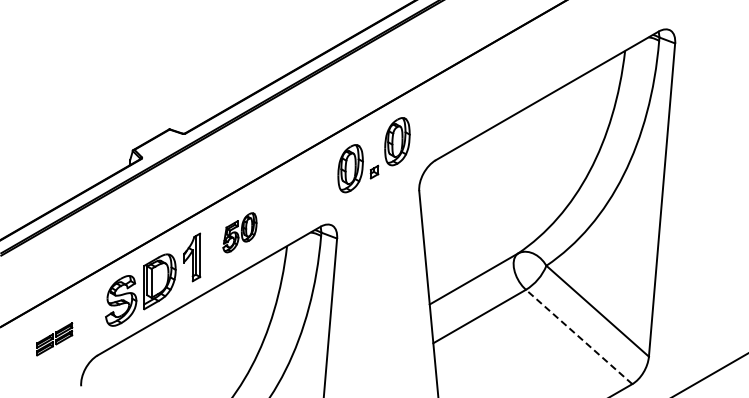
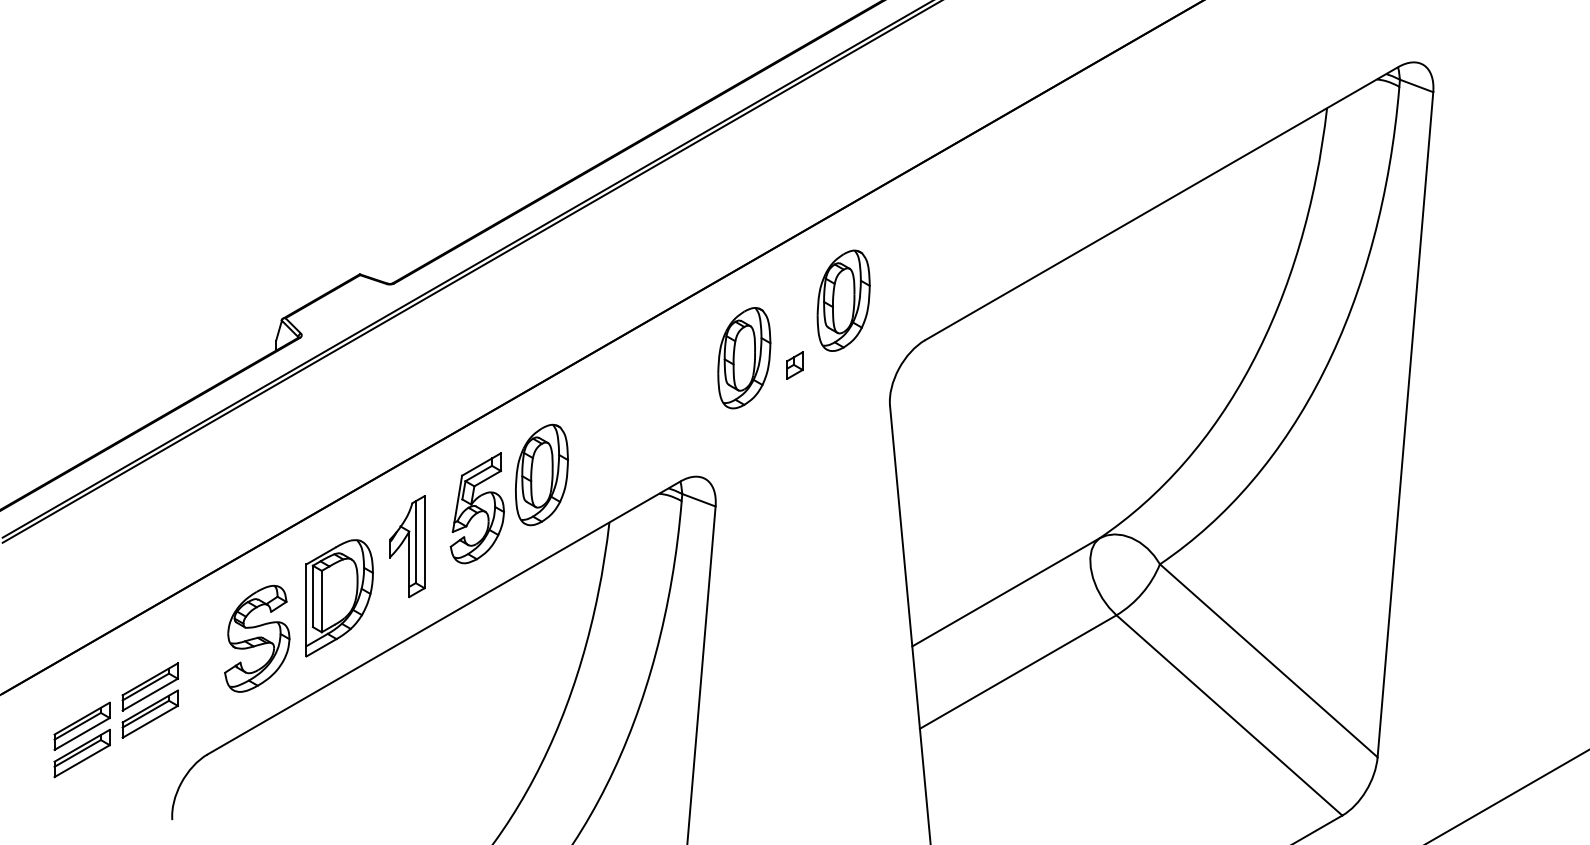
part: (239, 232) -> (508, 493), size x1.67
line: (578, 336) -> (1228, 714), dashed -> solid
part: (54, 339) -> (115, 720), size x1.67

